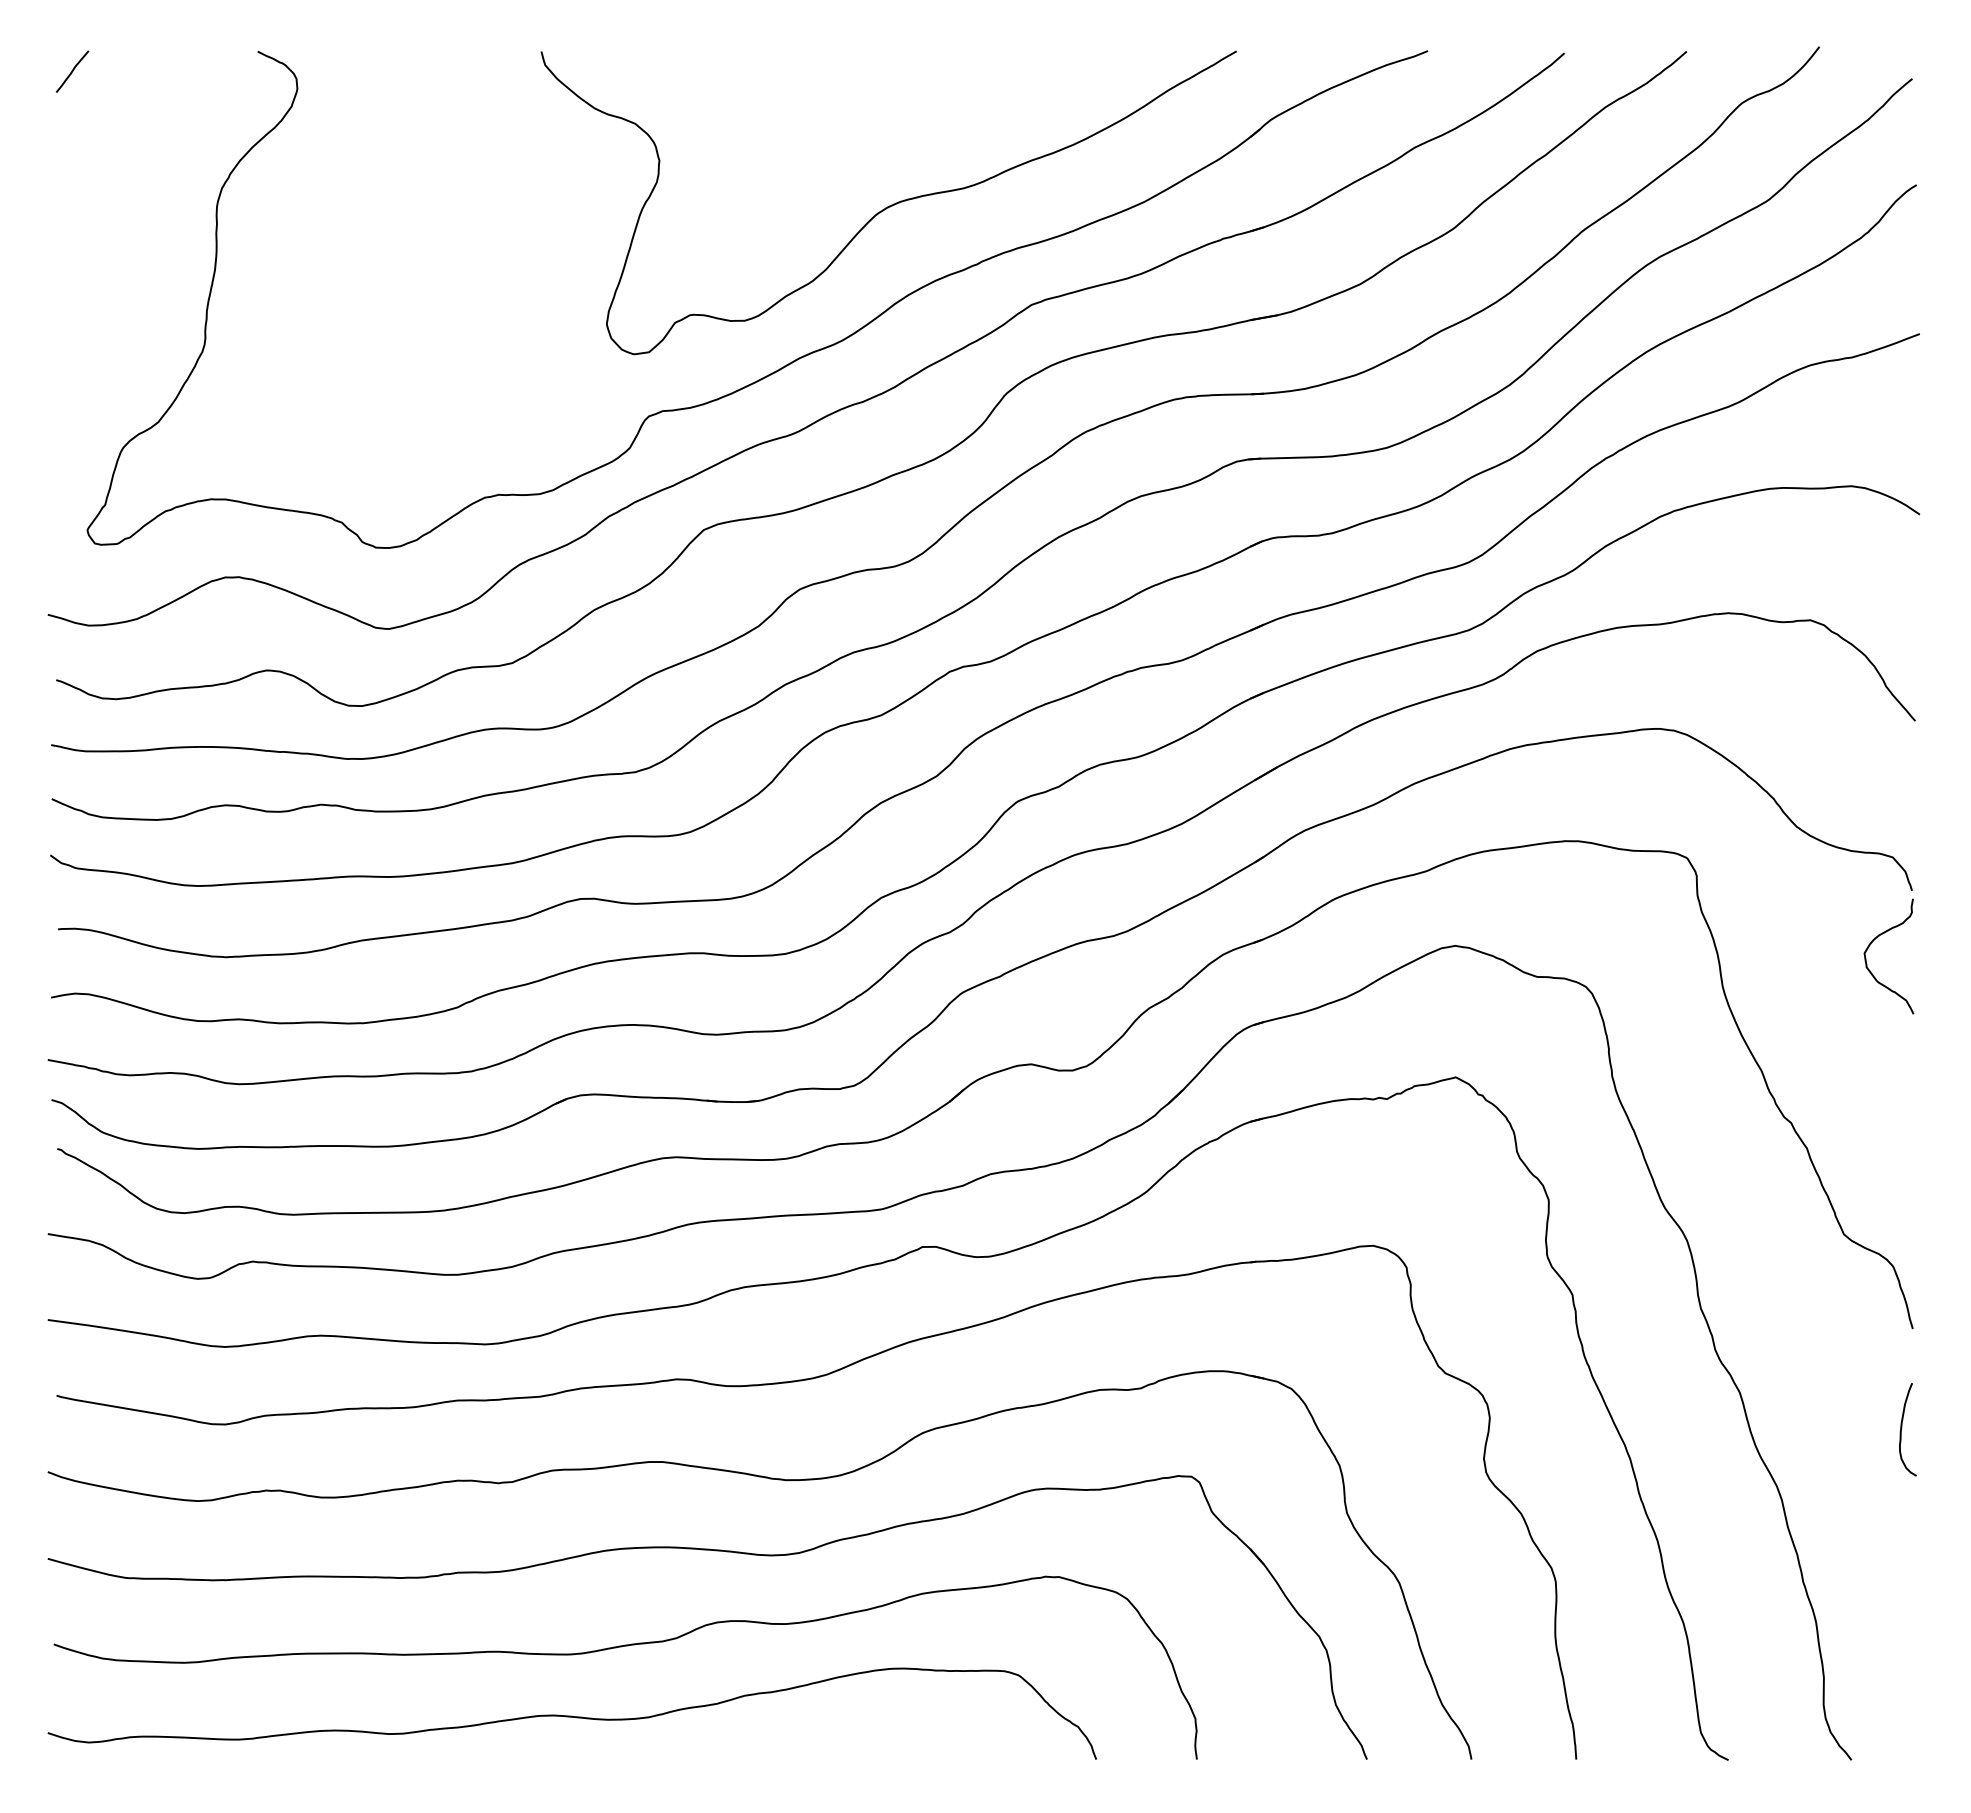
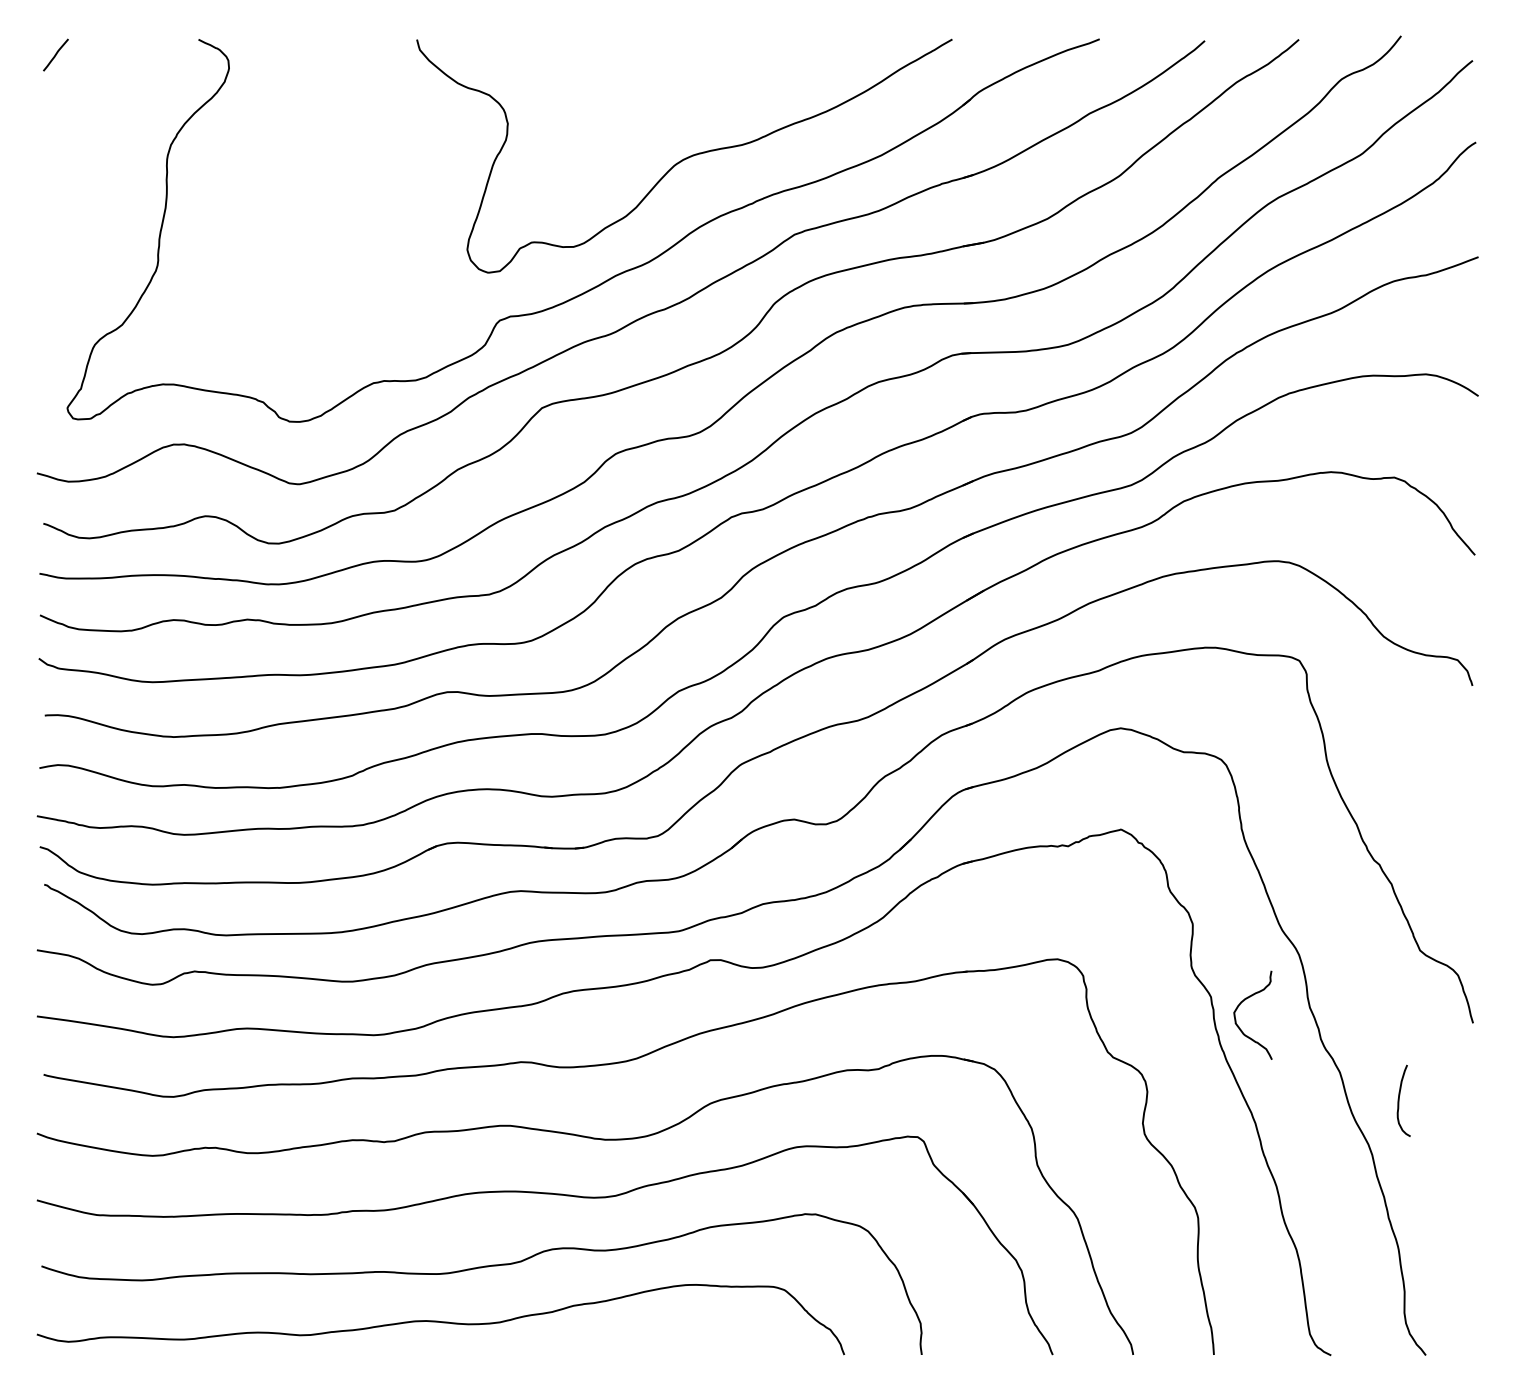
curve: (1871, 944) -> (1239, 1006), moved
curve: (1902, 1427) -> (1399, 1099), moved

